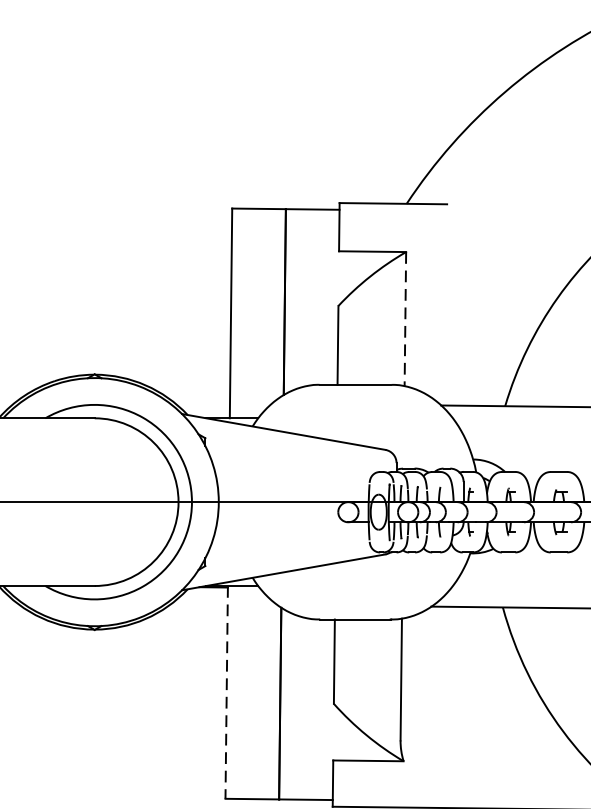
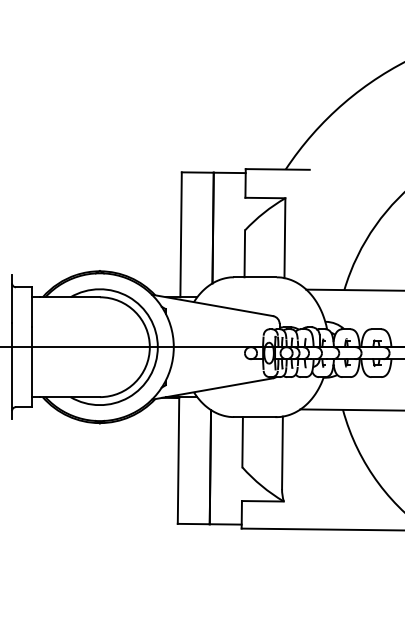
line: (404, 319) -> (284, 238), dashed -> solid
line: (226, 694) -> (178, 461), dashed -> solid

